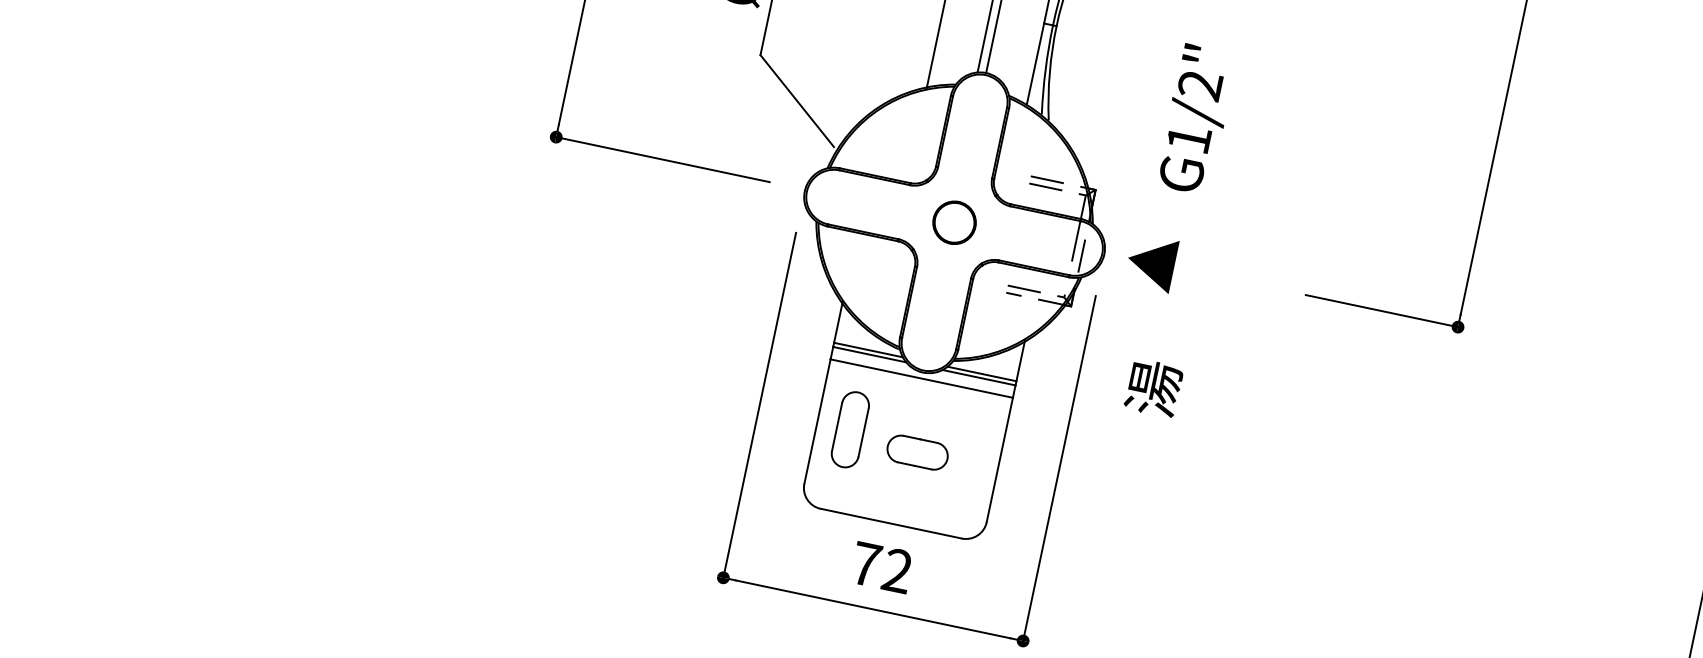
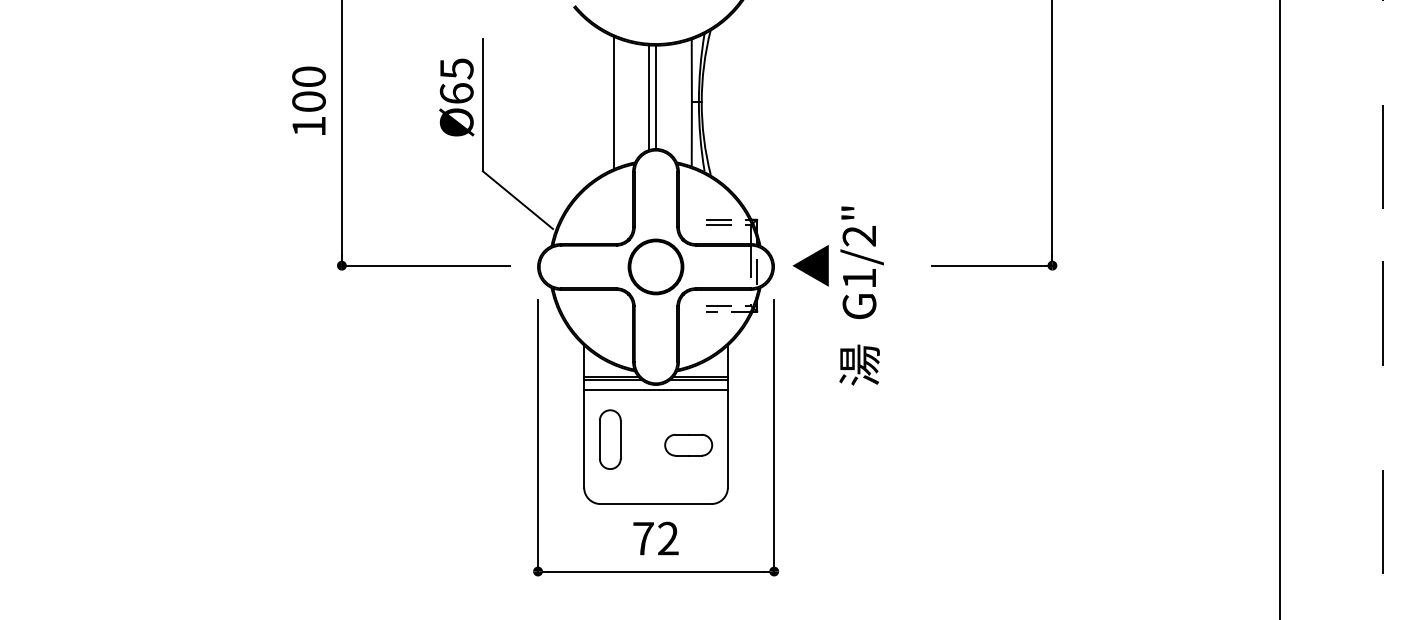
text: (1195, 119) -> (861, 262), moved
part: (954, 222) -> (655, 266), size x1.67
text: (1153, 387) -> (859, 364), moved
part: (917, 451) -> (688, 444), moved

